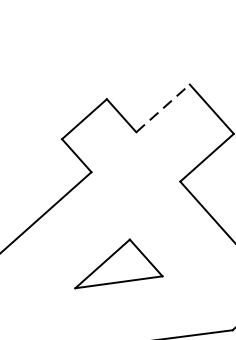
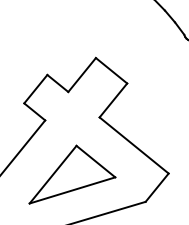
line: (163, 109) -> (82, 75), dashed -> solid
part: (121, 266) -> (72, 174), size x1.67

